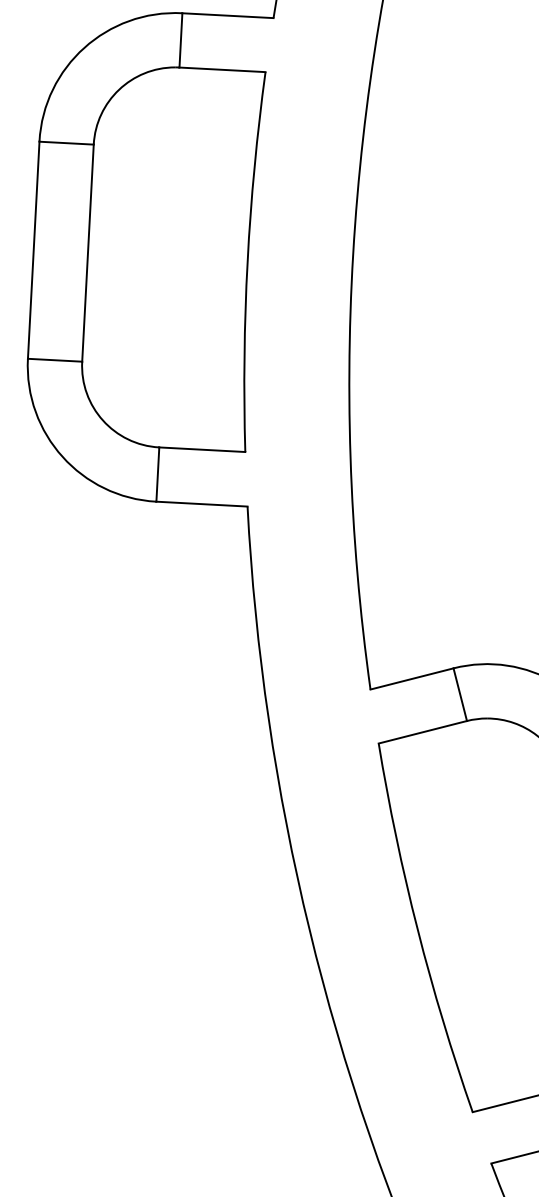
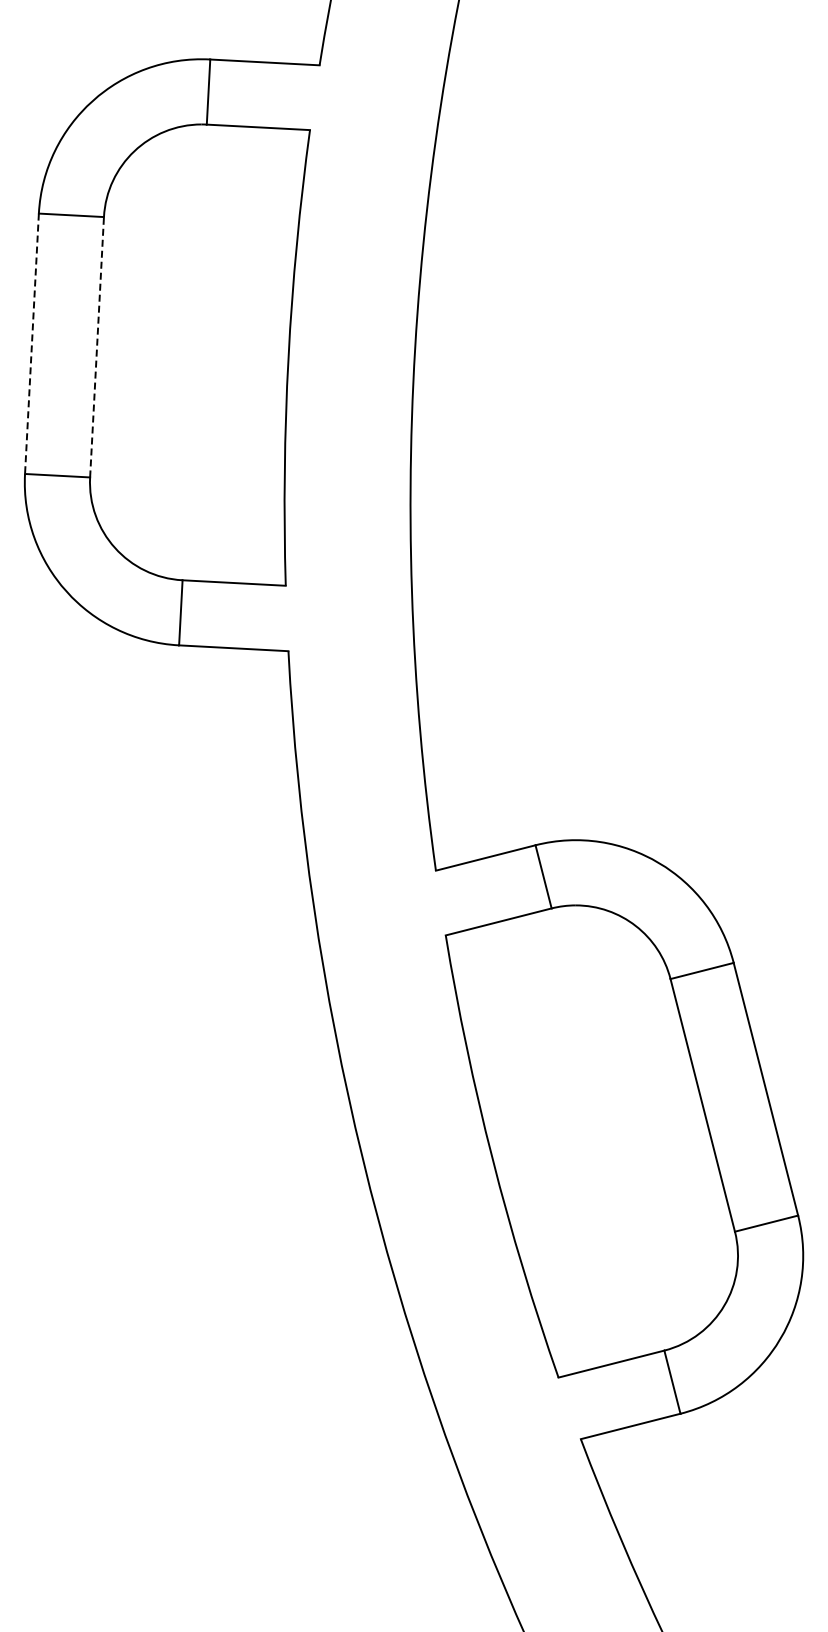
line: (33, 250) -> (31, 344), solid -> dashed
line: (88, 252) -> (97, 346), solid -> dashed

